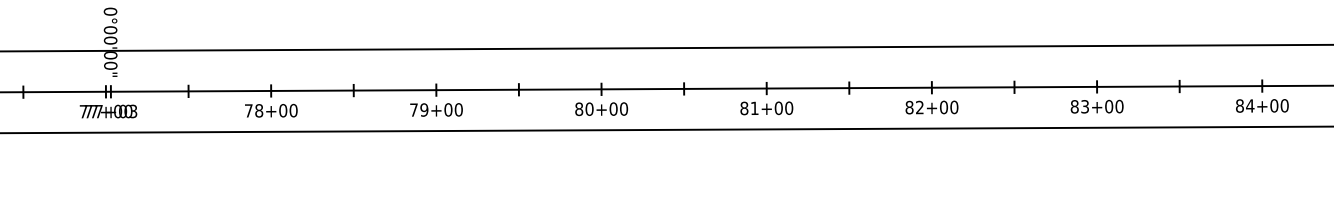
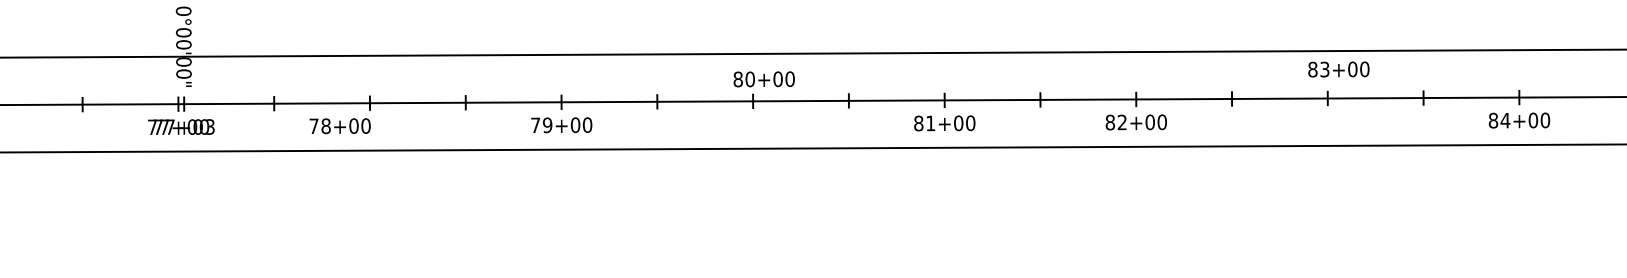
text: (1096, 106) -> (1338, 69), moved
text: (600, 109) -> (763, 79), moved
text: (270, 111) -> (339, 126), moved

